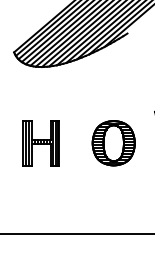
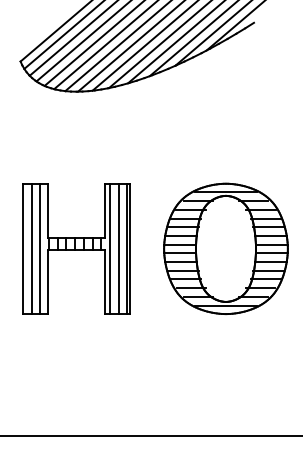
part: (113, 142) -> (225, 247), size x1.43
part: (40, 143) -> (74, 249), size x1.43

